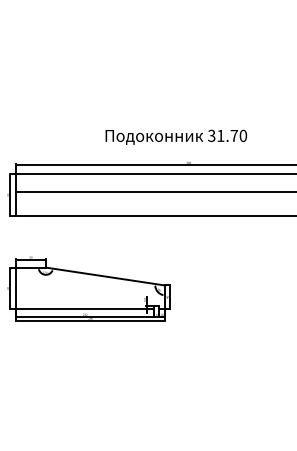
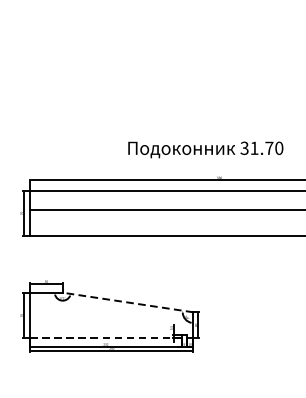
line: (105, 276) -> (128, 302), solid -> dashed
line: (85, 309) -> (106, 338), solid -> dashed

